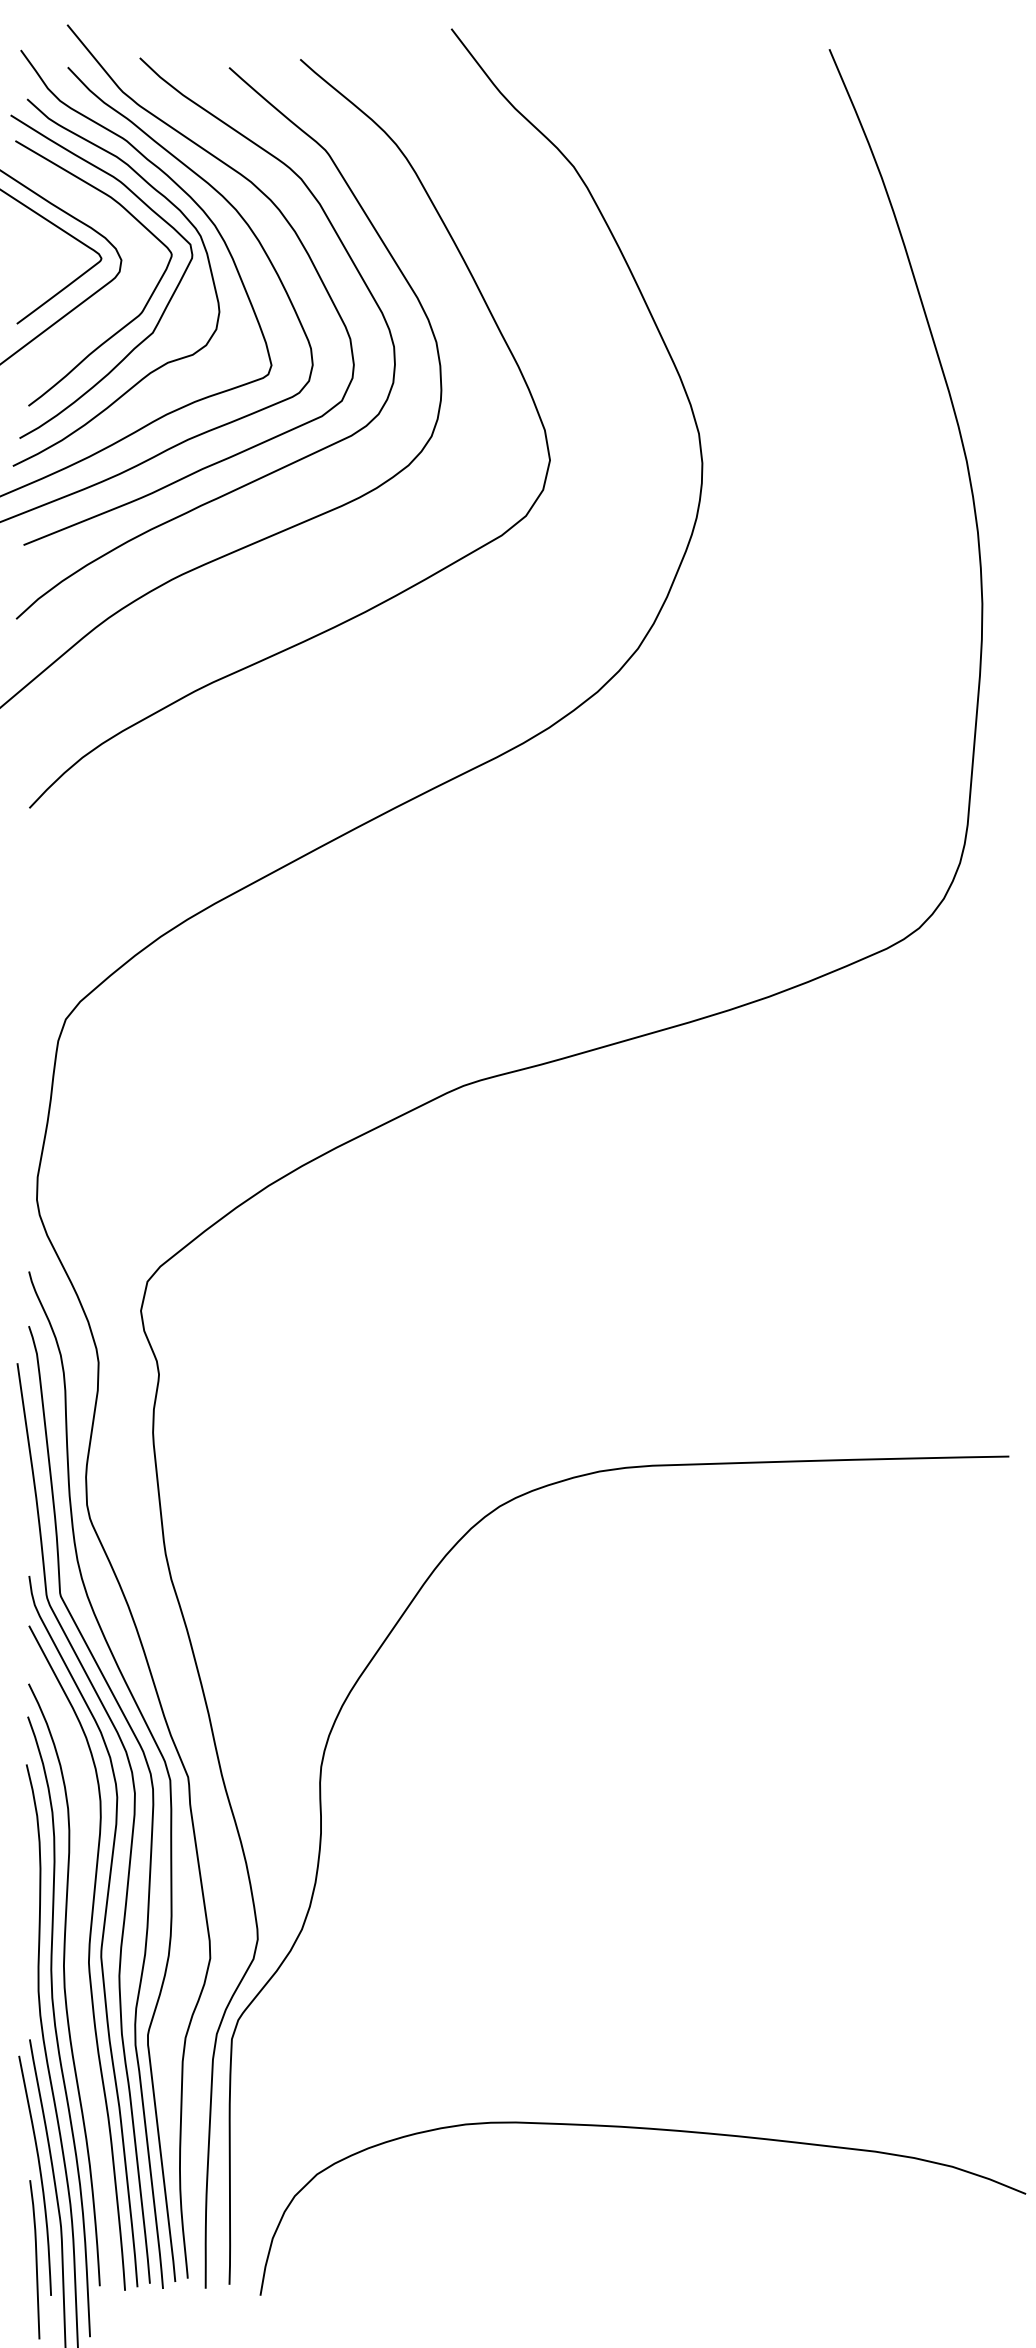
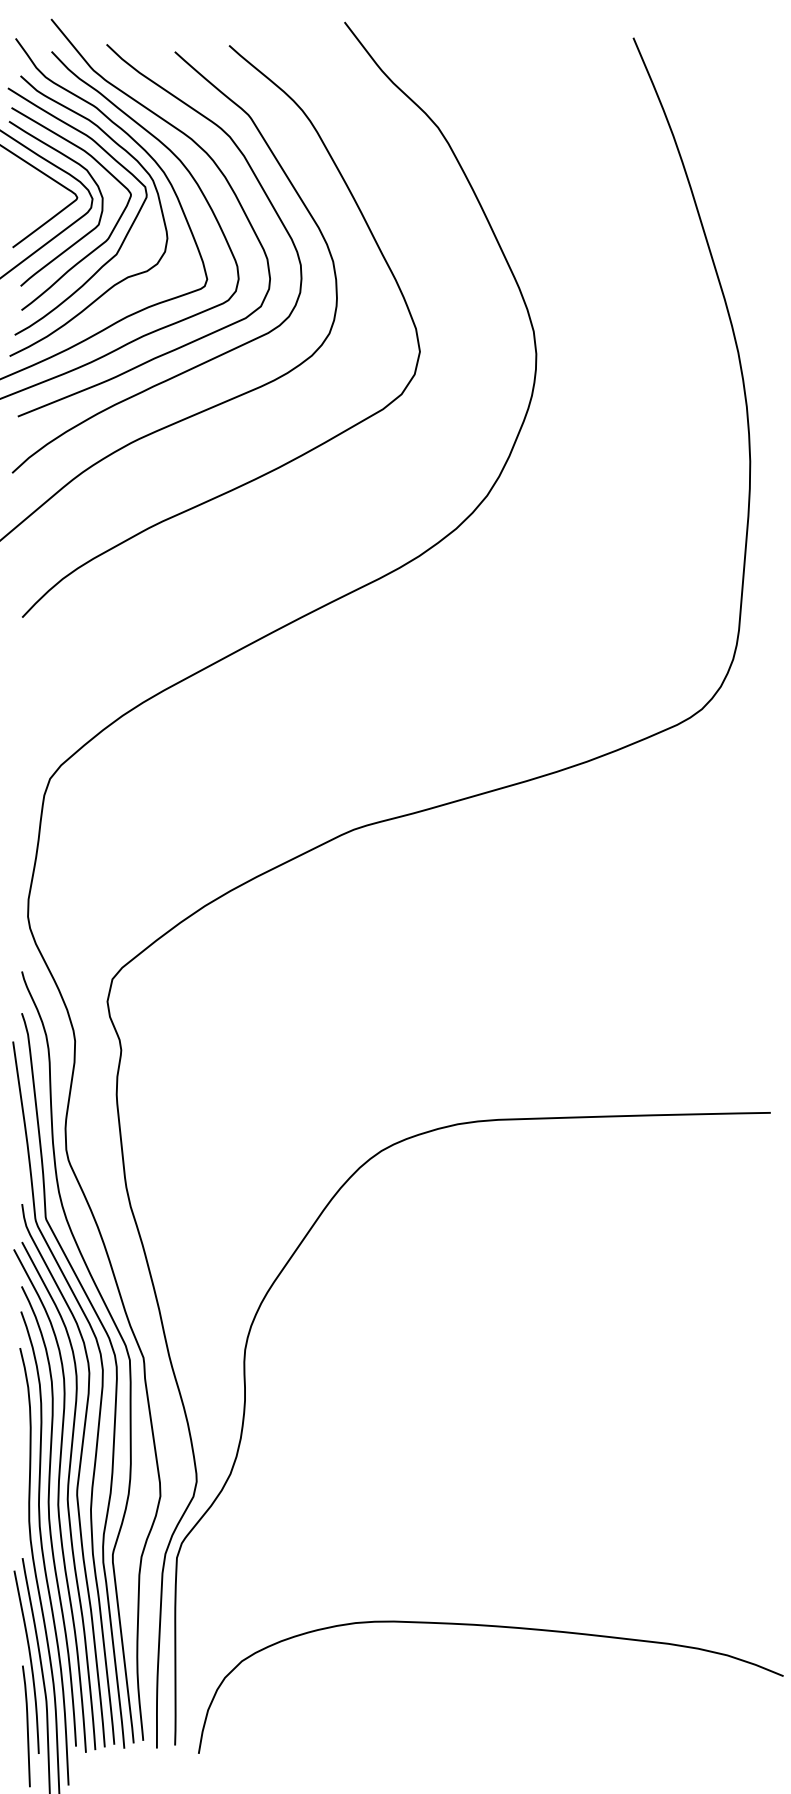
curve: (108, 309) -> (82, 236), added
curve: (75, 1964) -> (57, 1500), added

